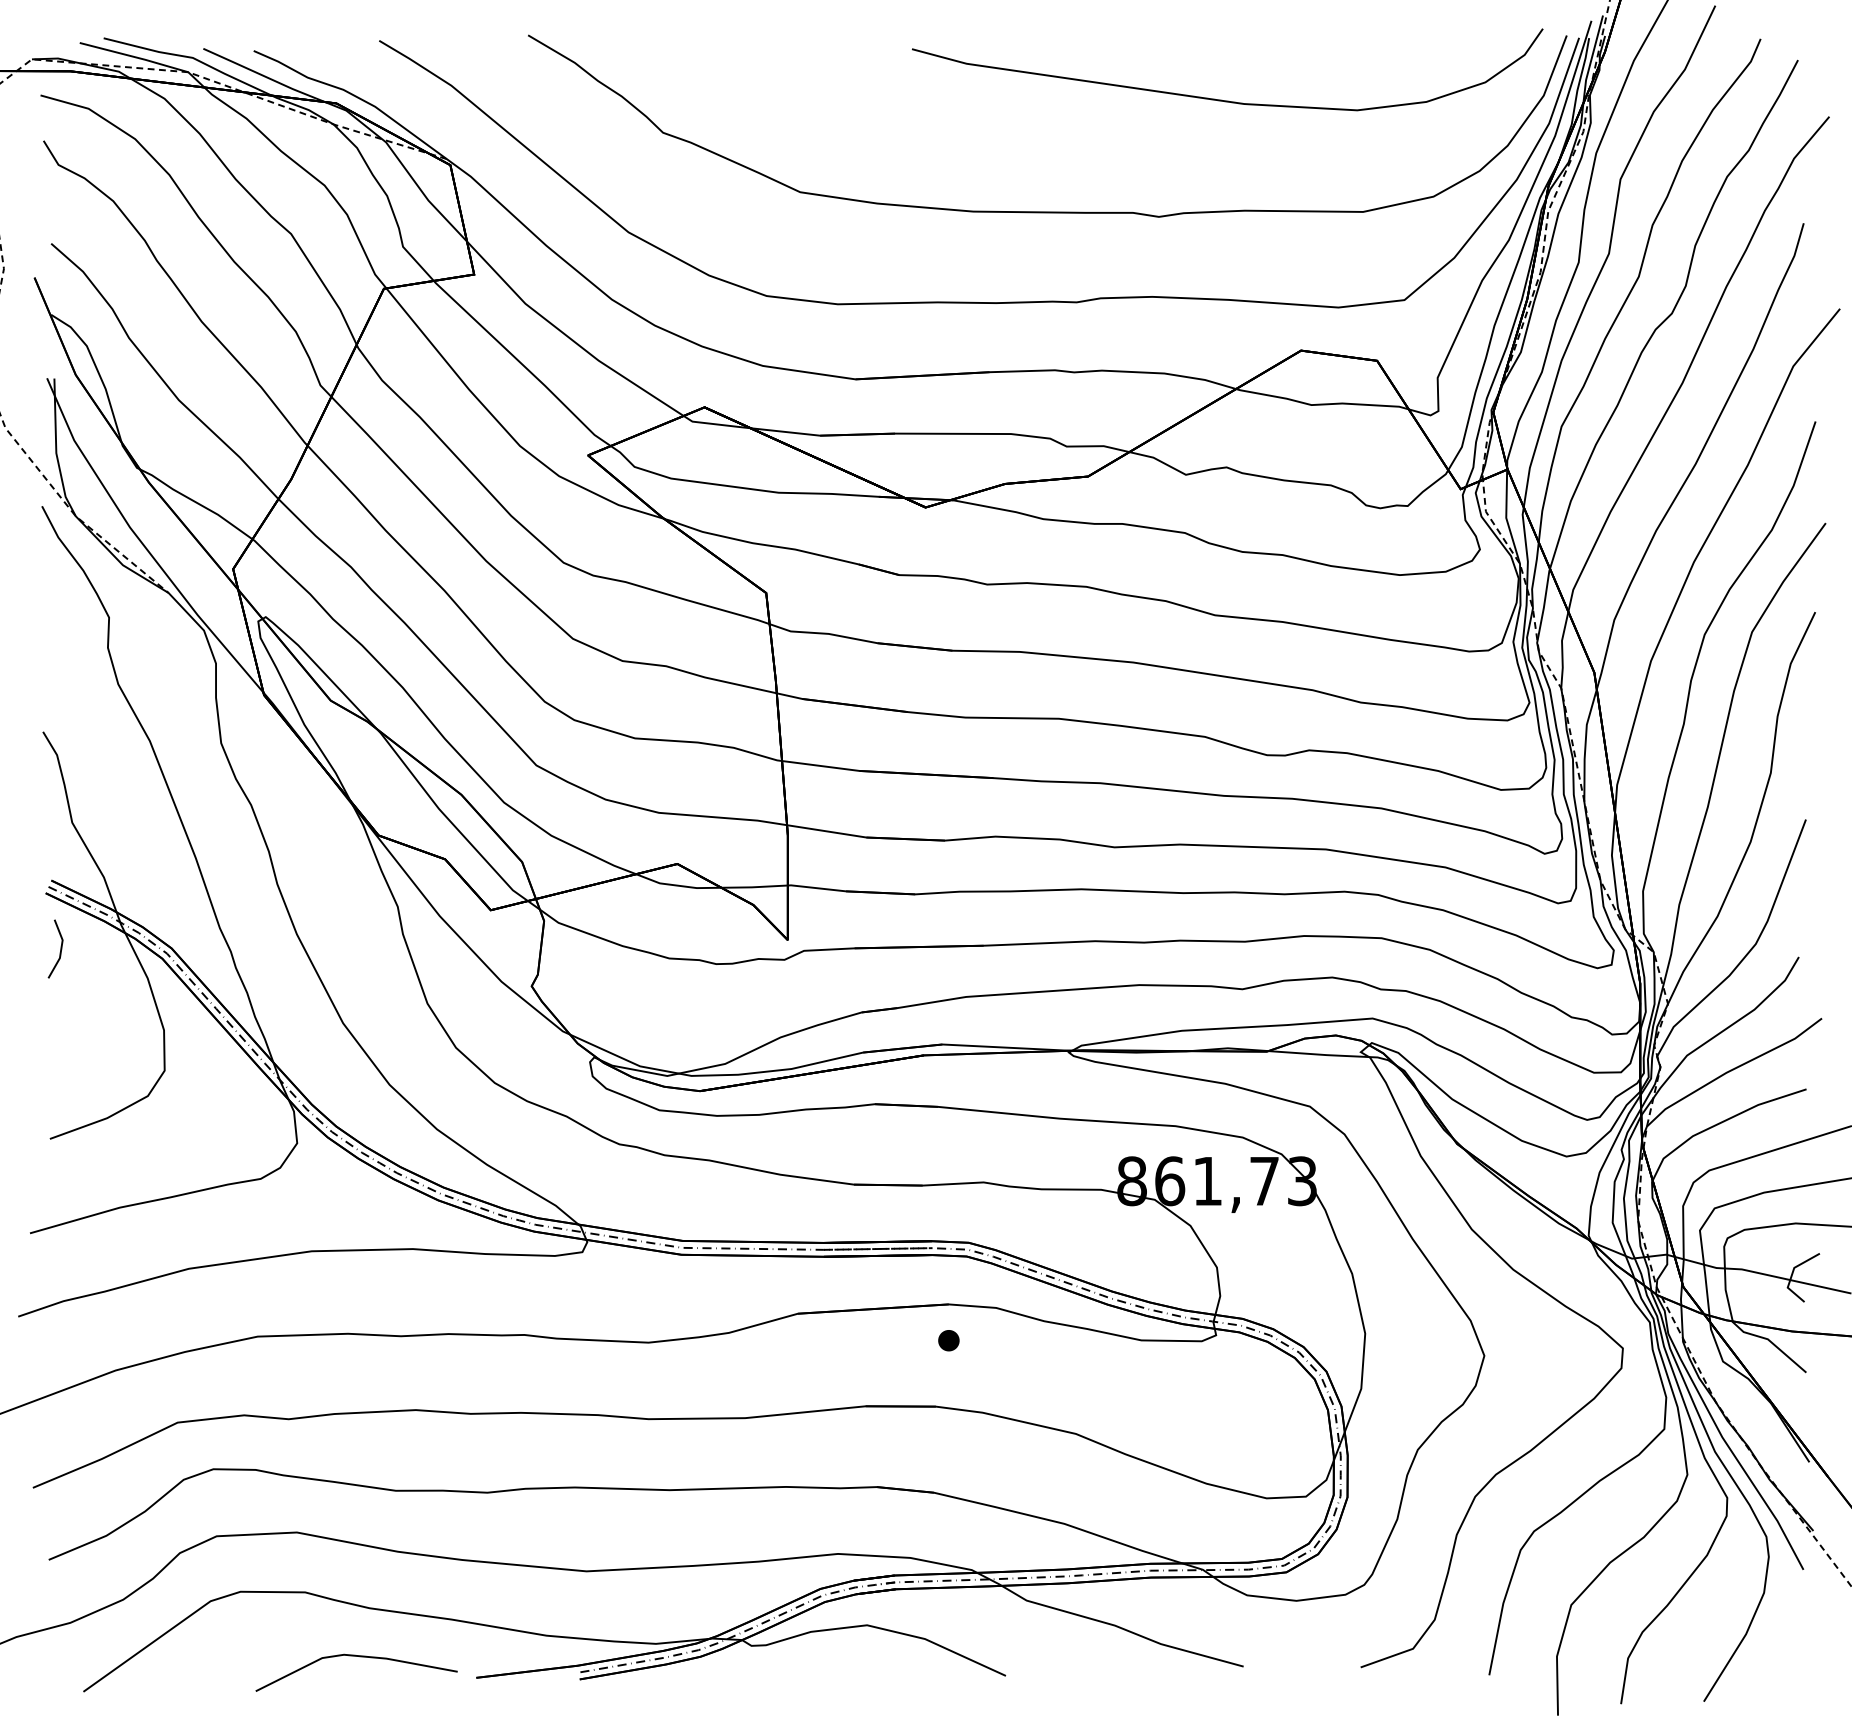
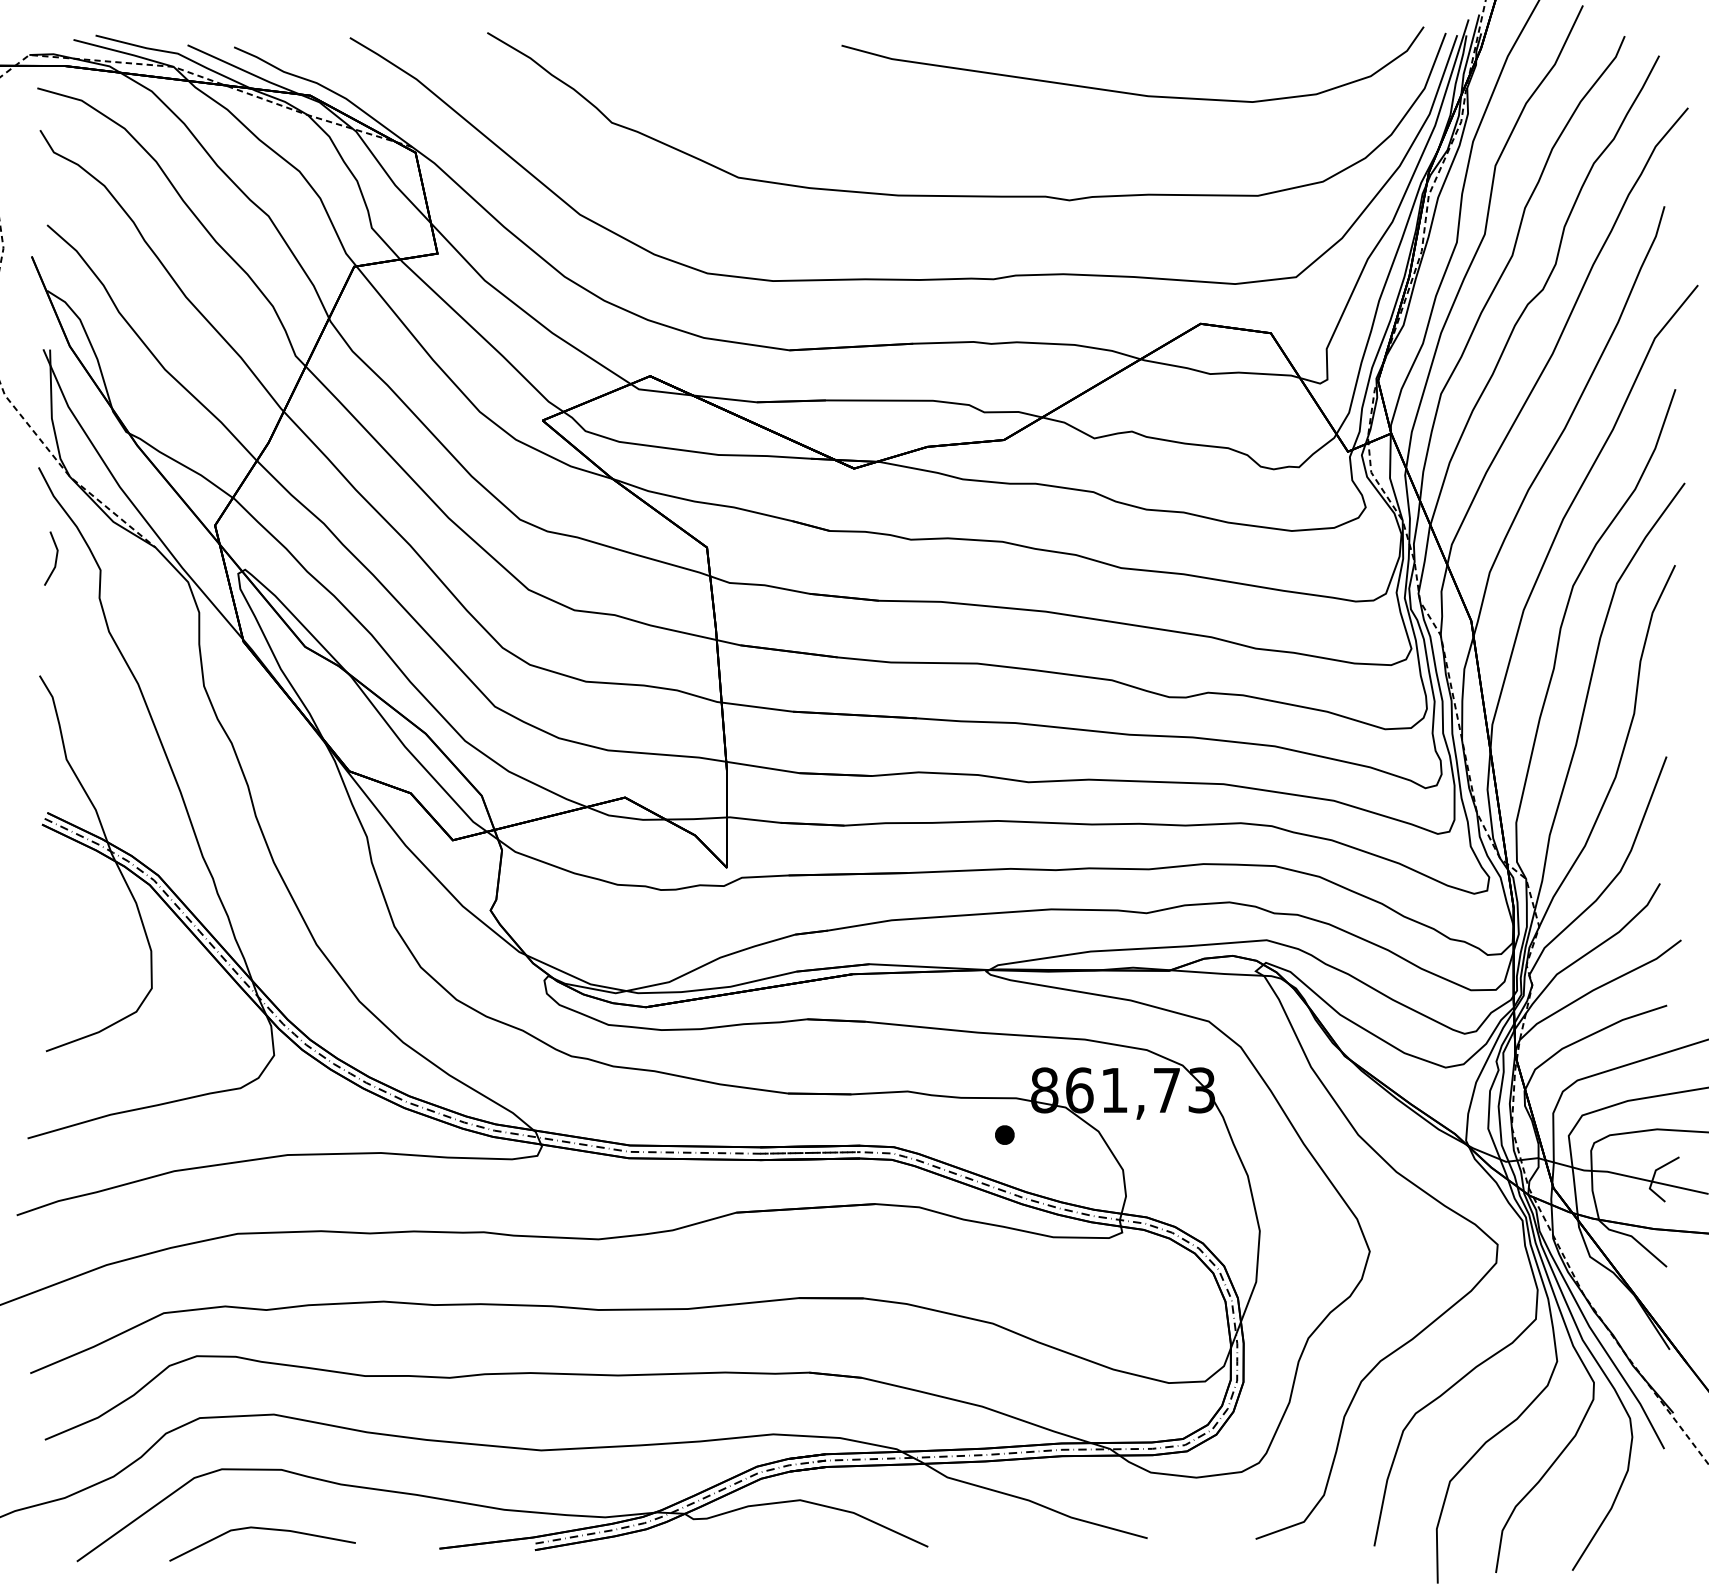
line: (60, 948) -> (55, 558), moved
part: (948, 1340) -> (1004, 1134), moved
line: (359, 1657) -> (265, 1529), moved

